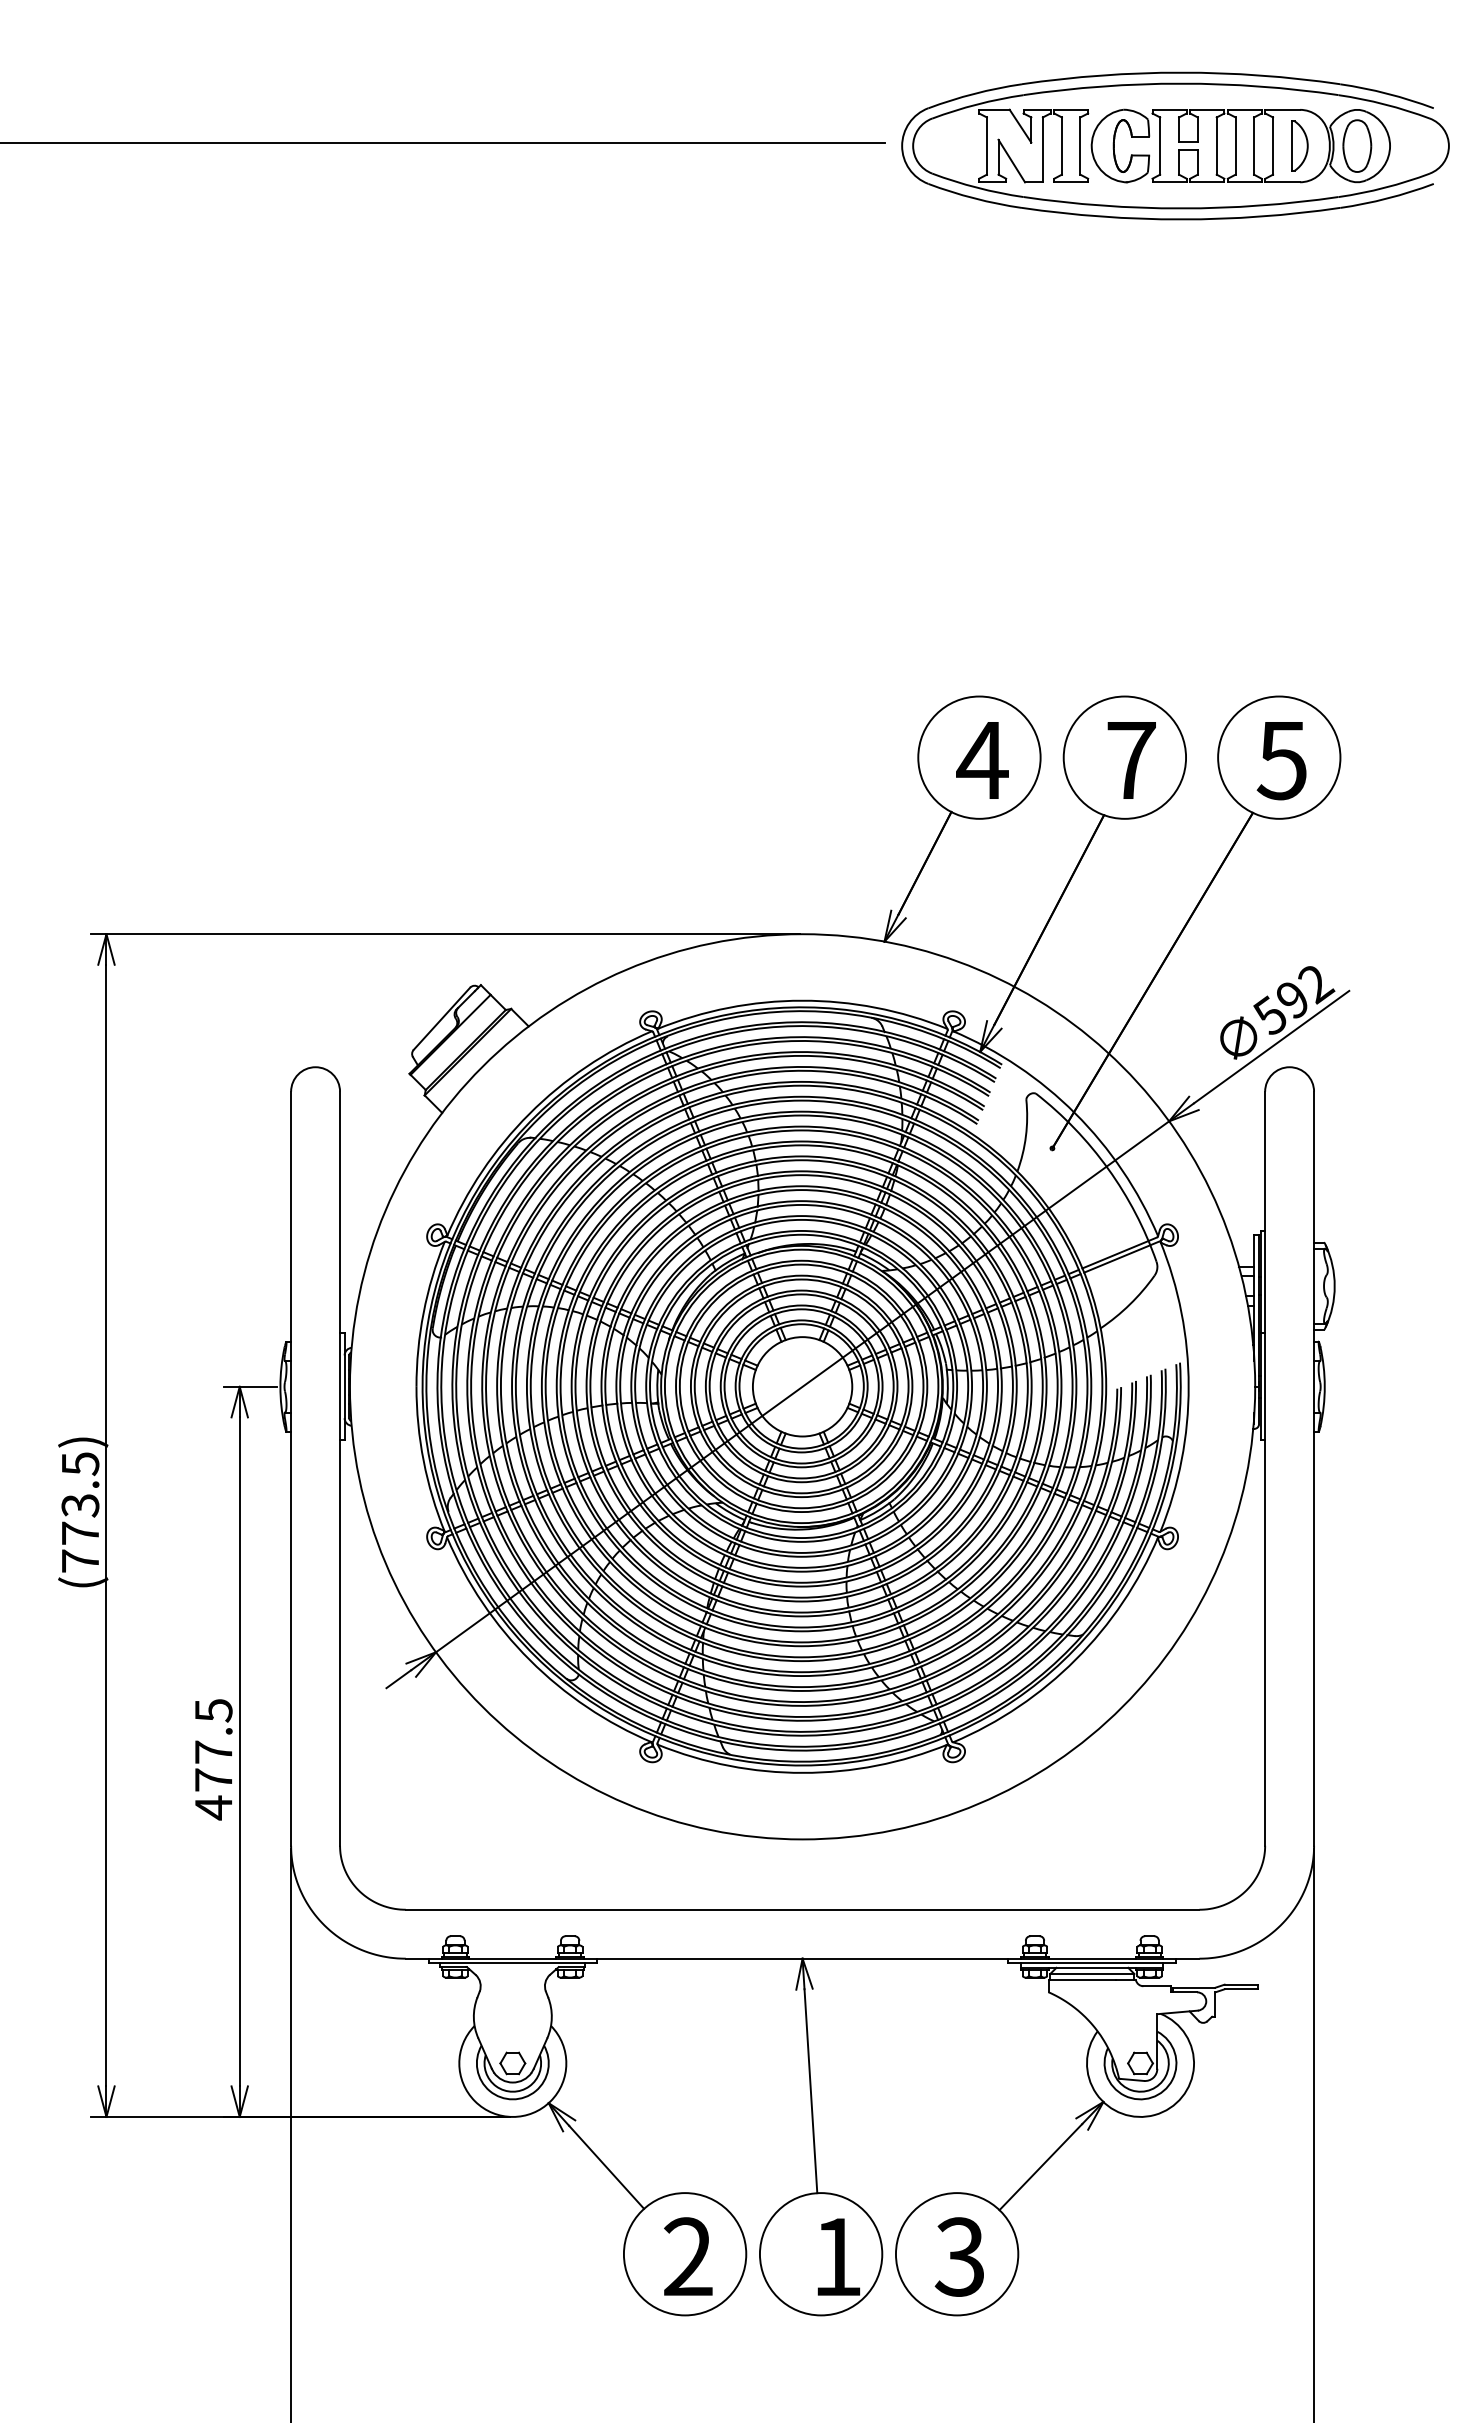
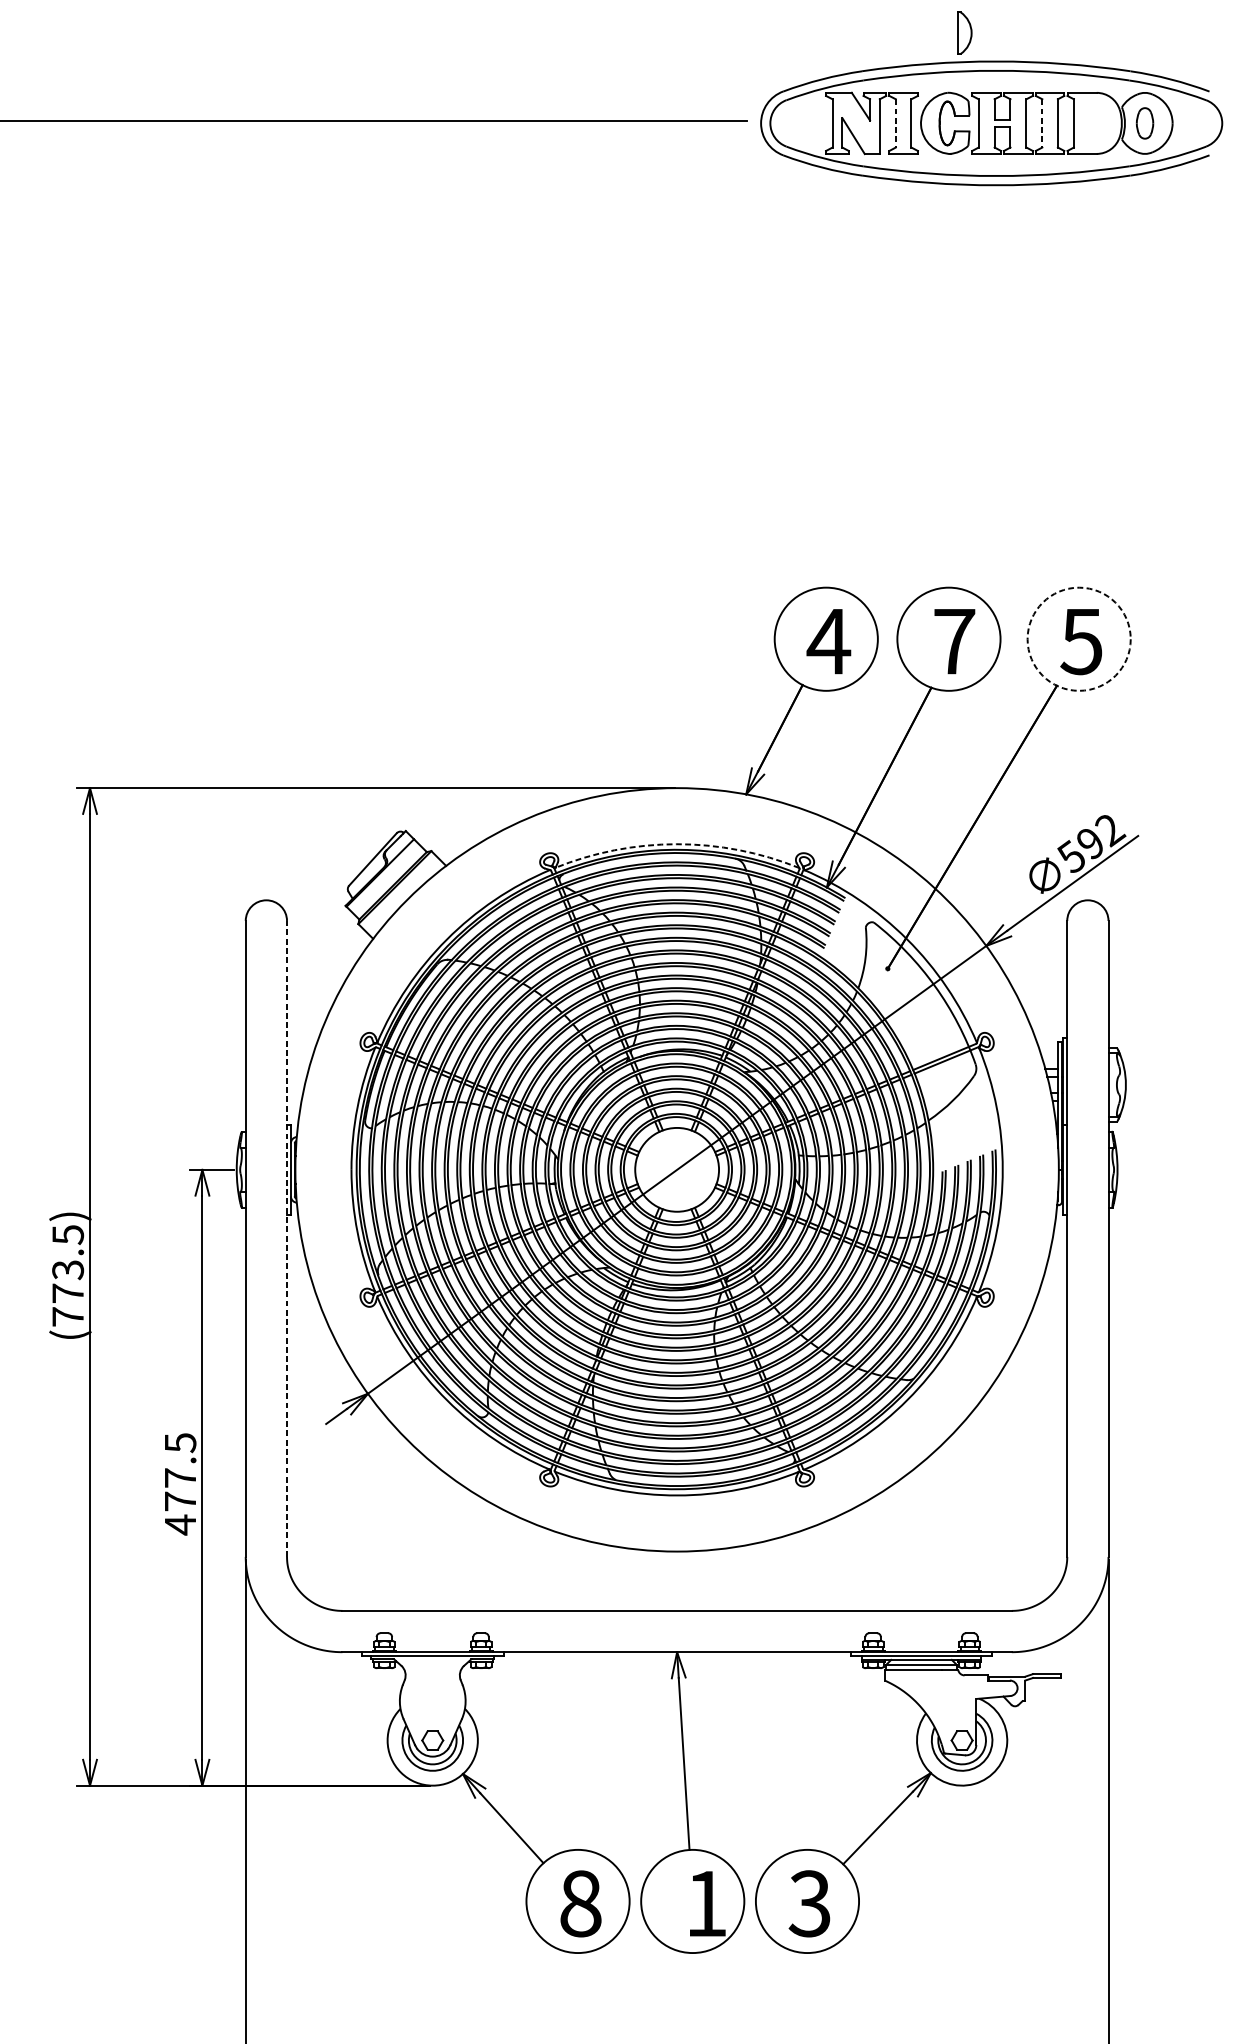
part: (1299, 145) -> (964, 32), moved
part: (1357, 145) -> (1145, 122), size x0.7
line: (1061, 146) -> (895, 123), solid -> dashed
line: (1235, 146) -> (1042, 123), solid -> dashed
circle: (1279, 757) -> (1079, 639), solid -> dashed
arc: (802, 1000) -> (677, 844), solid -> dashed
line: (340, 1468) -> (287, 1238), solid -> dashed
text: (688, 2256) -> (580, 1903), 2 -> 8

